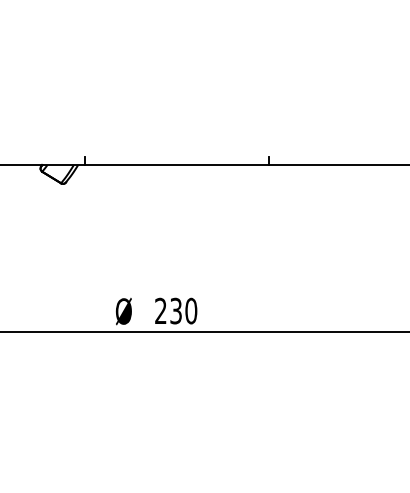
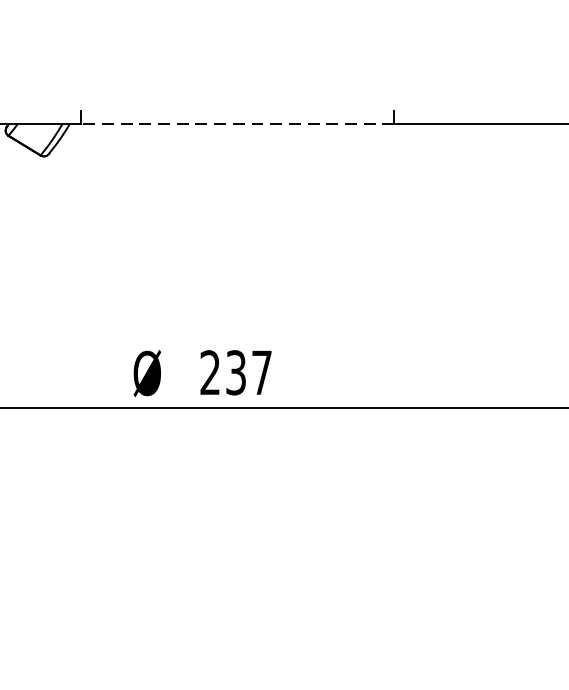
line: (176, 165) -> (236, 125), solid -> dashed
text: (191, 310) -> (262, 371), 230 -> 237

